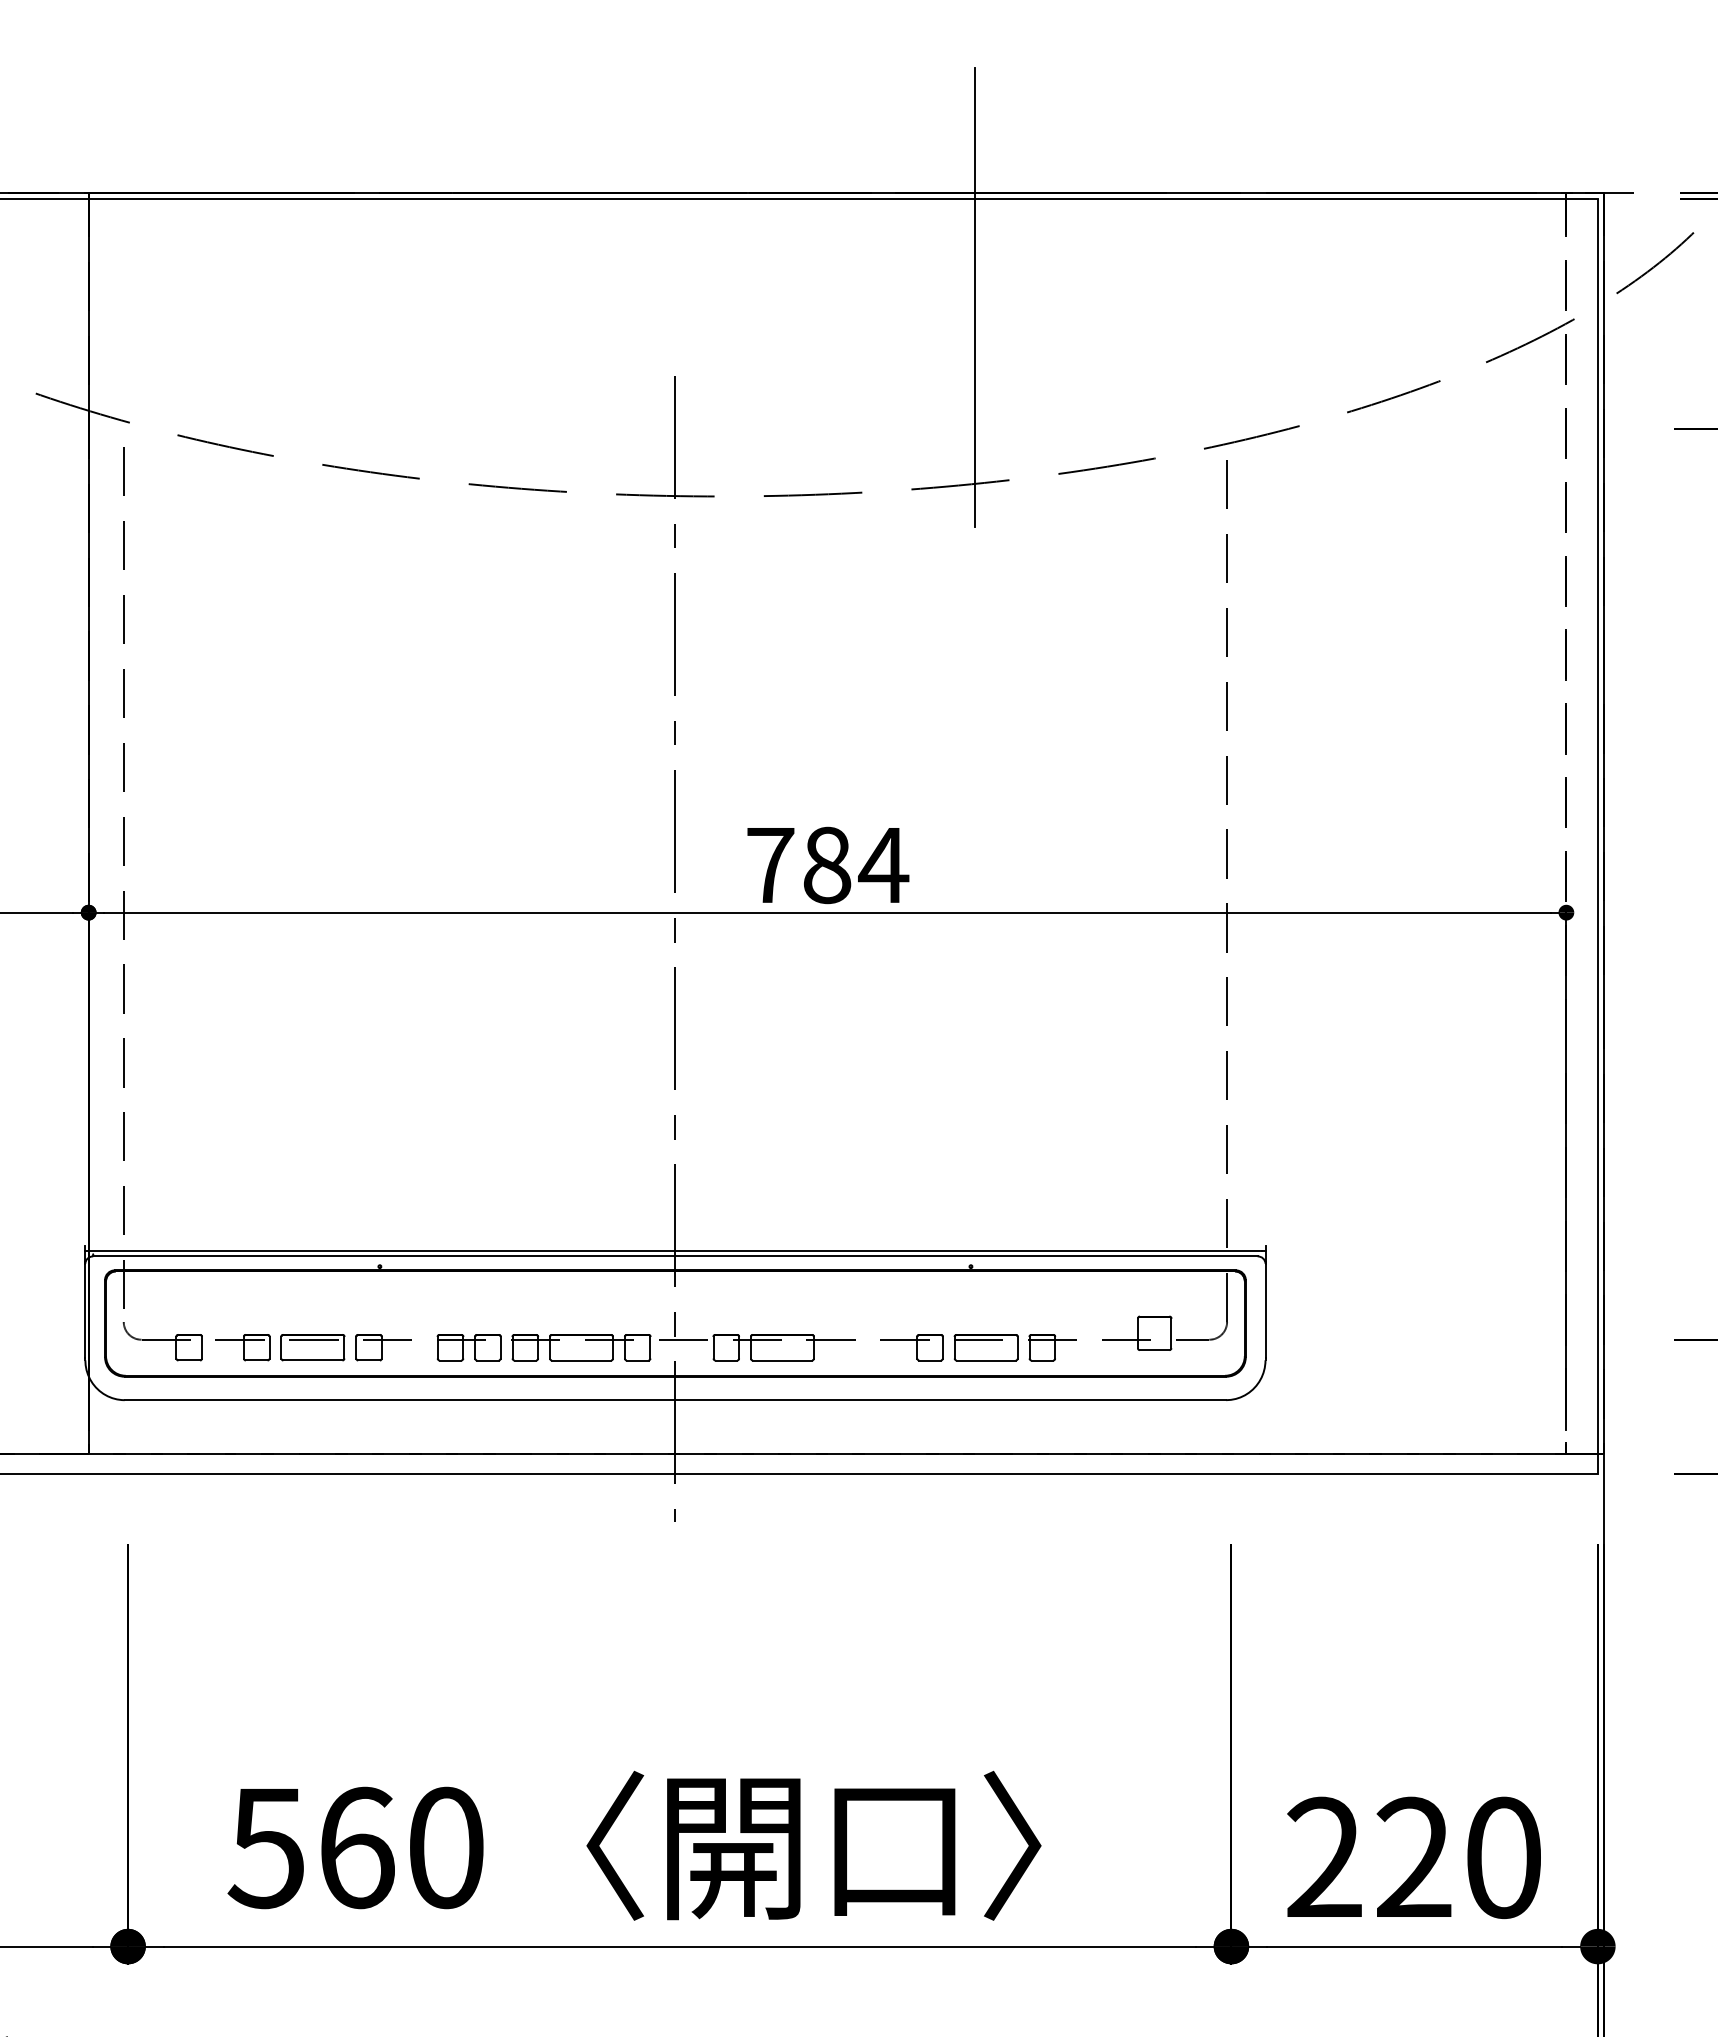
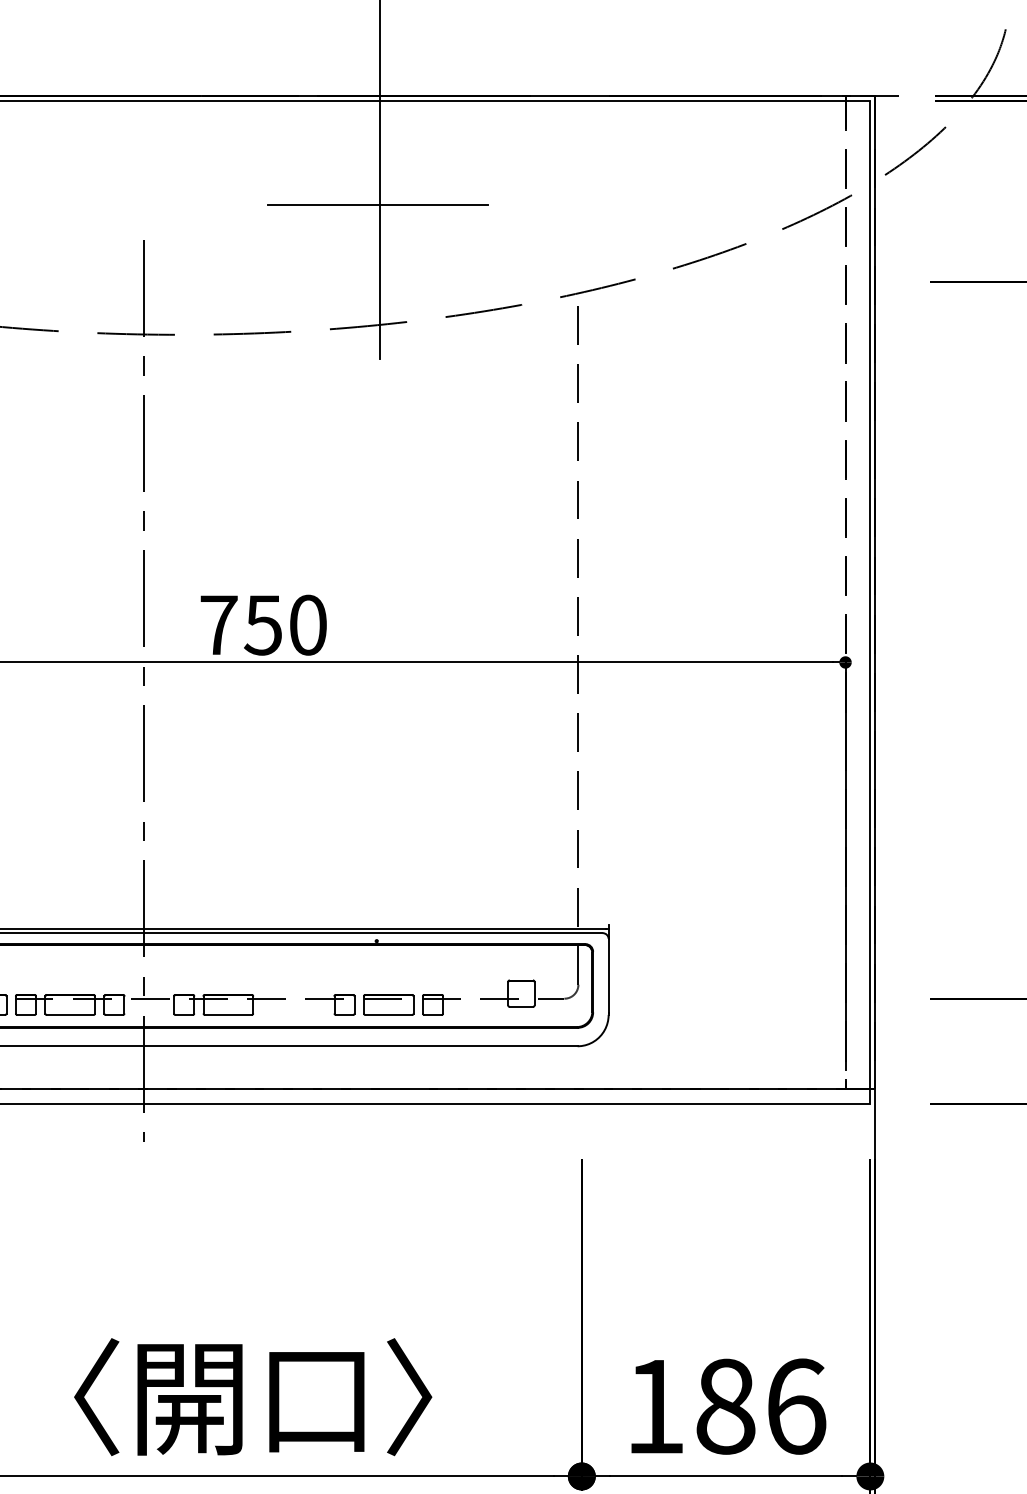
line: (971, 330) -> (377, 204), added
text: (855, 865) -> (285, 625), 784 -> 750
text: (1414, 1857) -> (725, 1406), 220 -> 186

